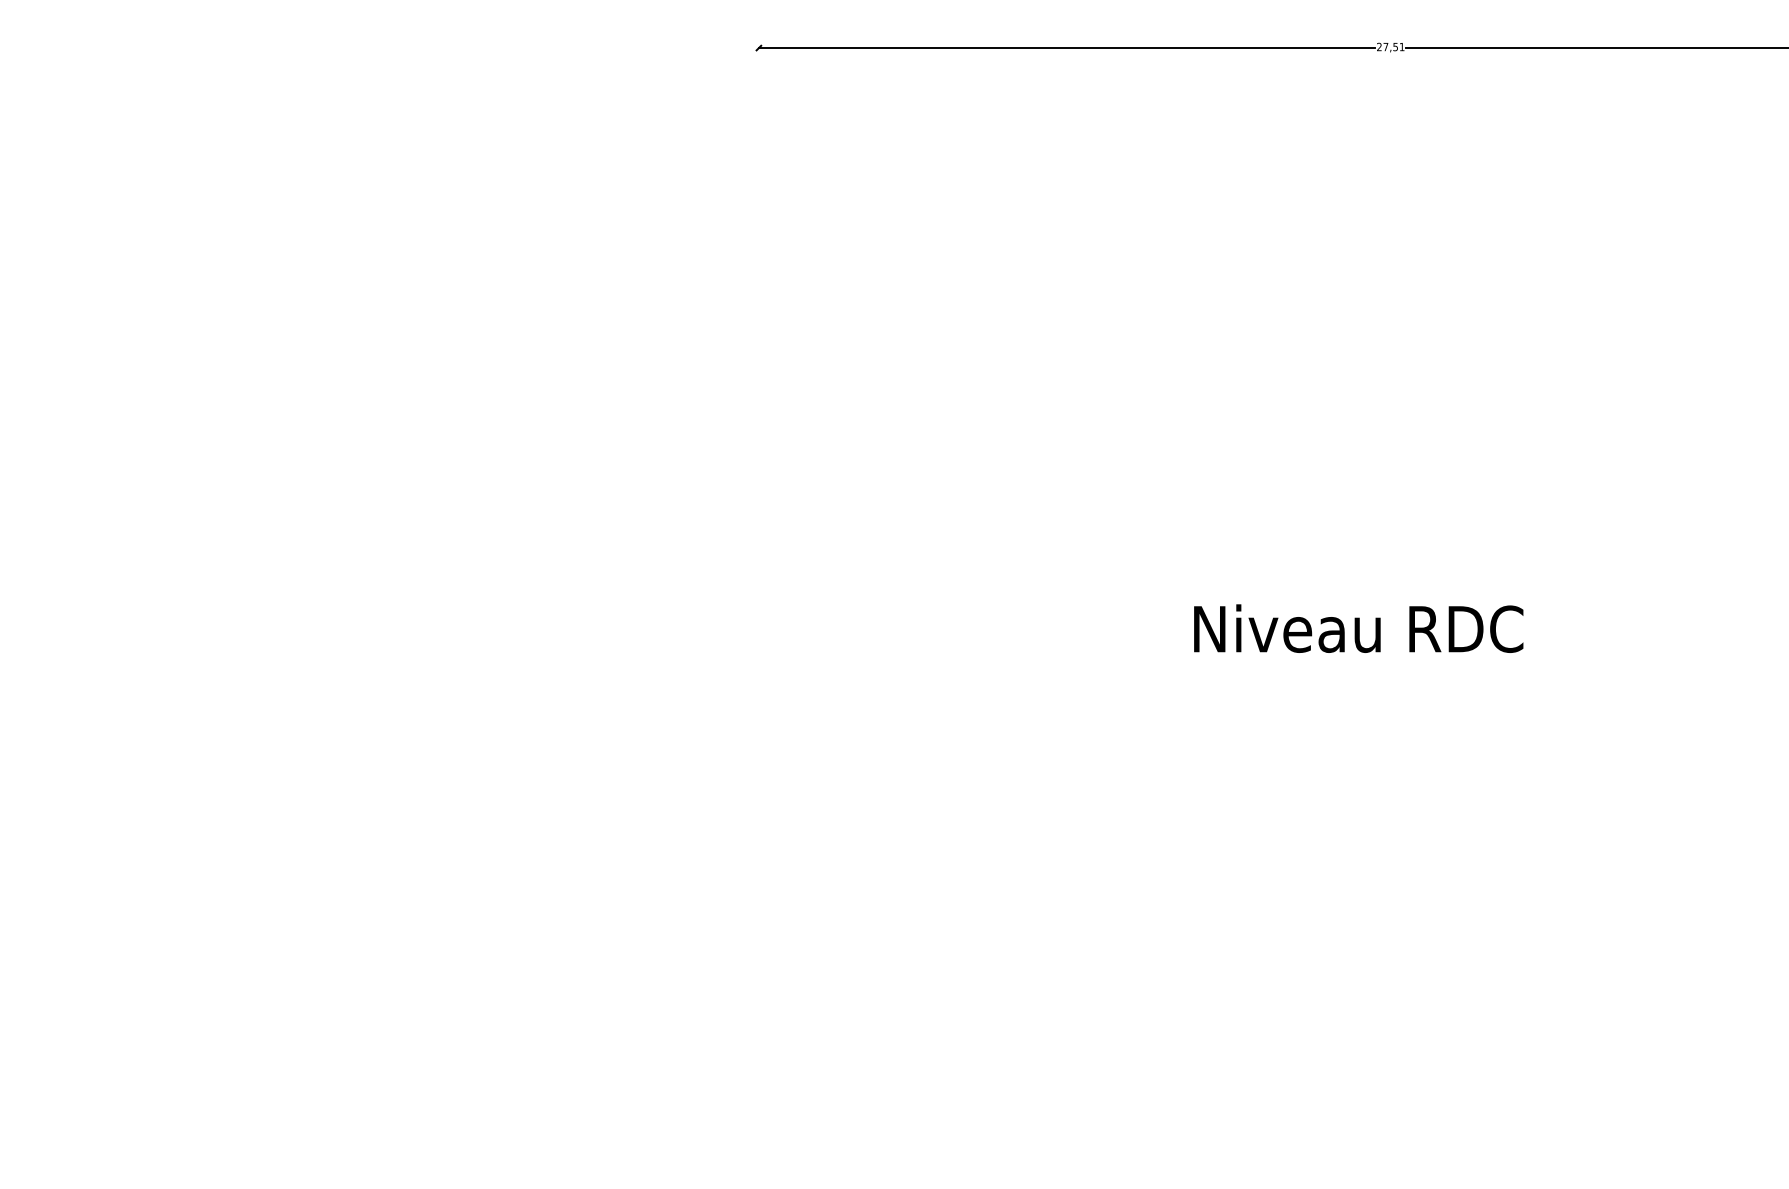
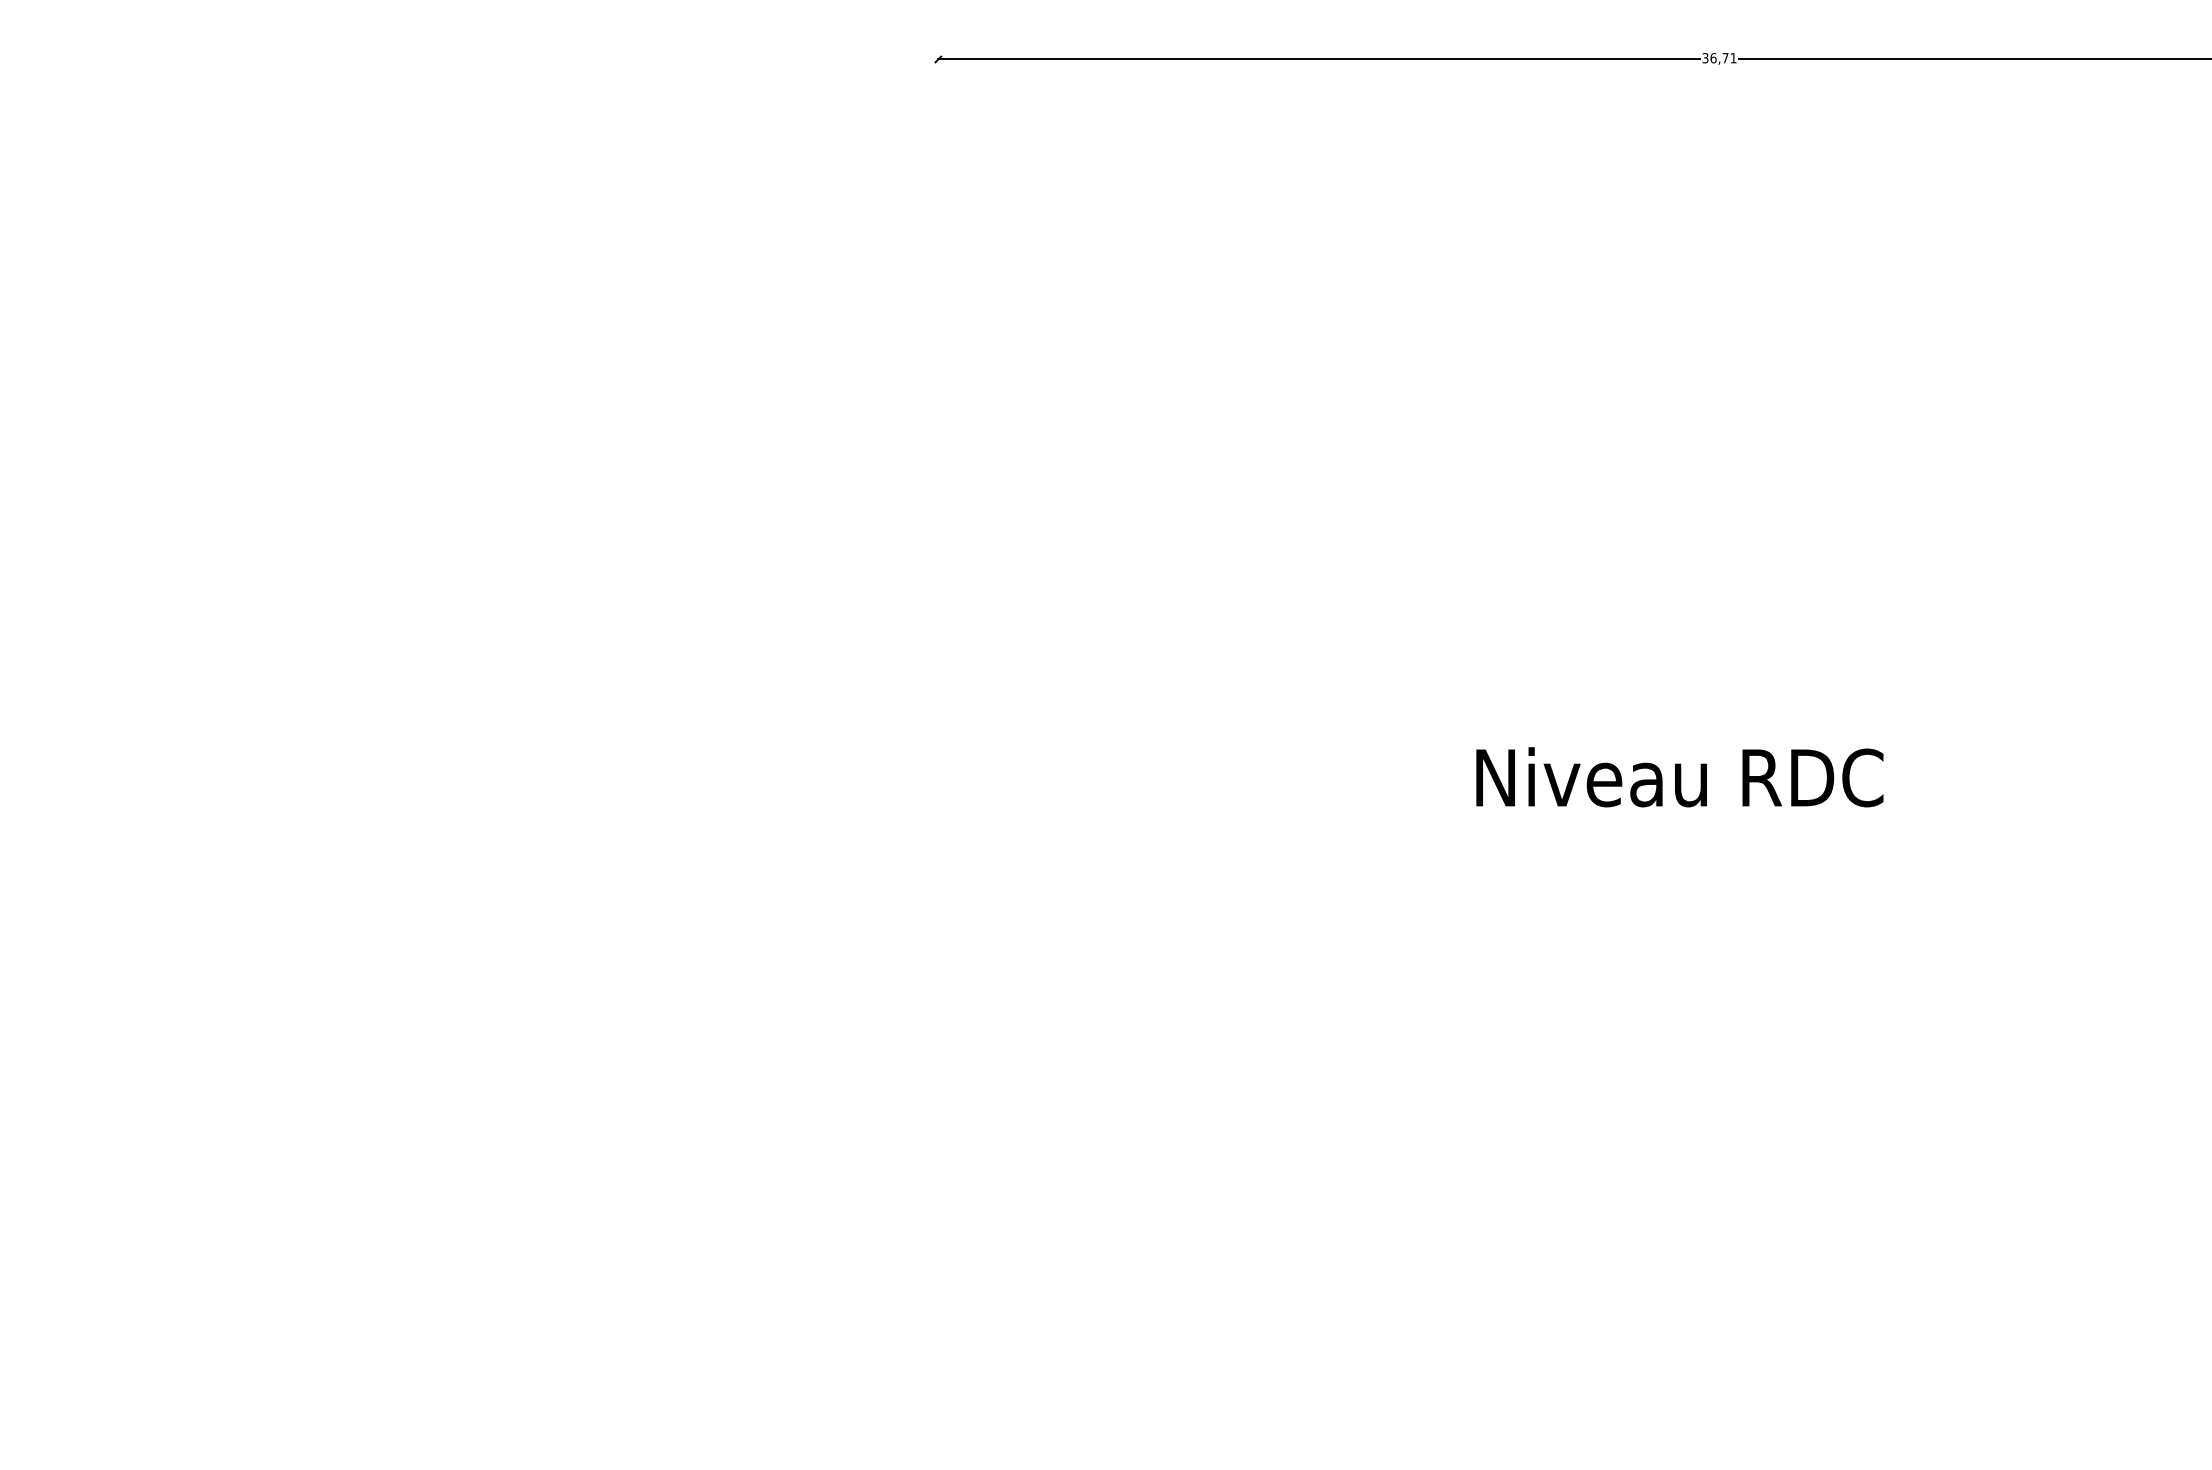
text: (1387, 47) -> (1715, 58), 27,51 -> 36,71

